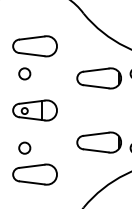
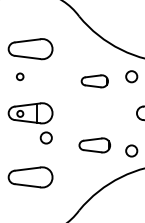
circle: (23, 73) -> (19, 76), size x0.6
part: (98, 78) -> (94, 81), size x0.6
part: (98, 142) -> (94, 145), size x0.7
circle: (23, 147) -> (45, 137), moved

